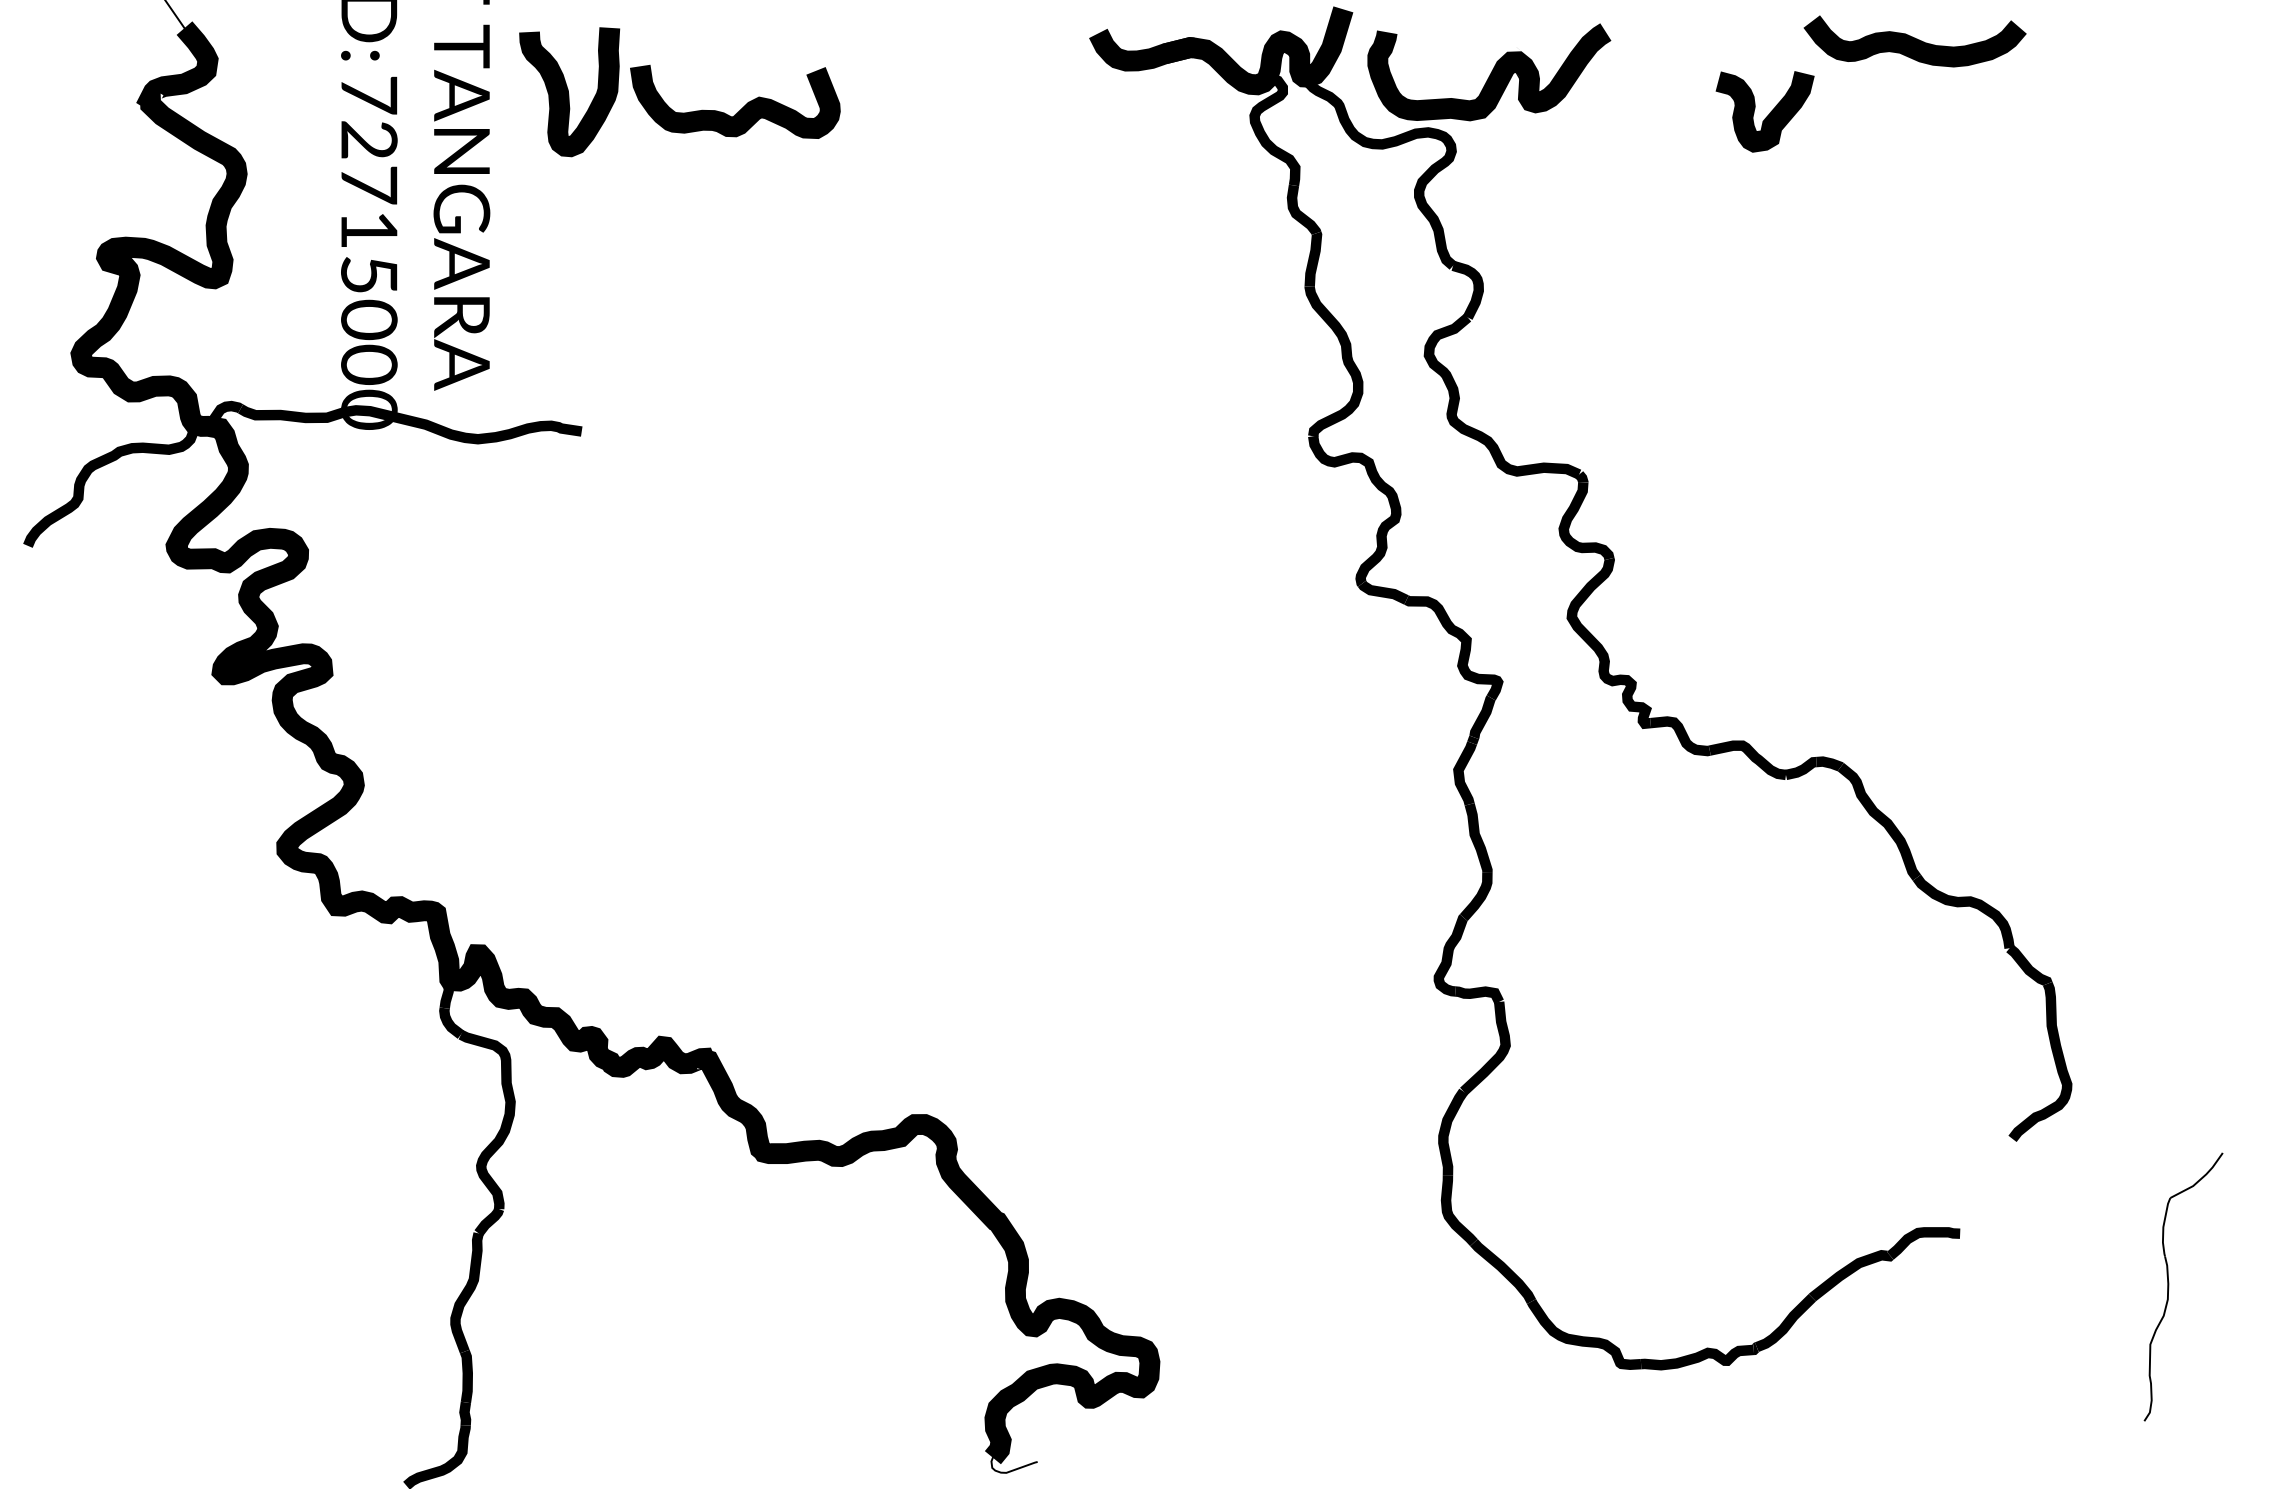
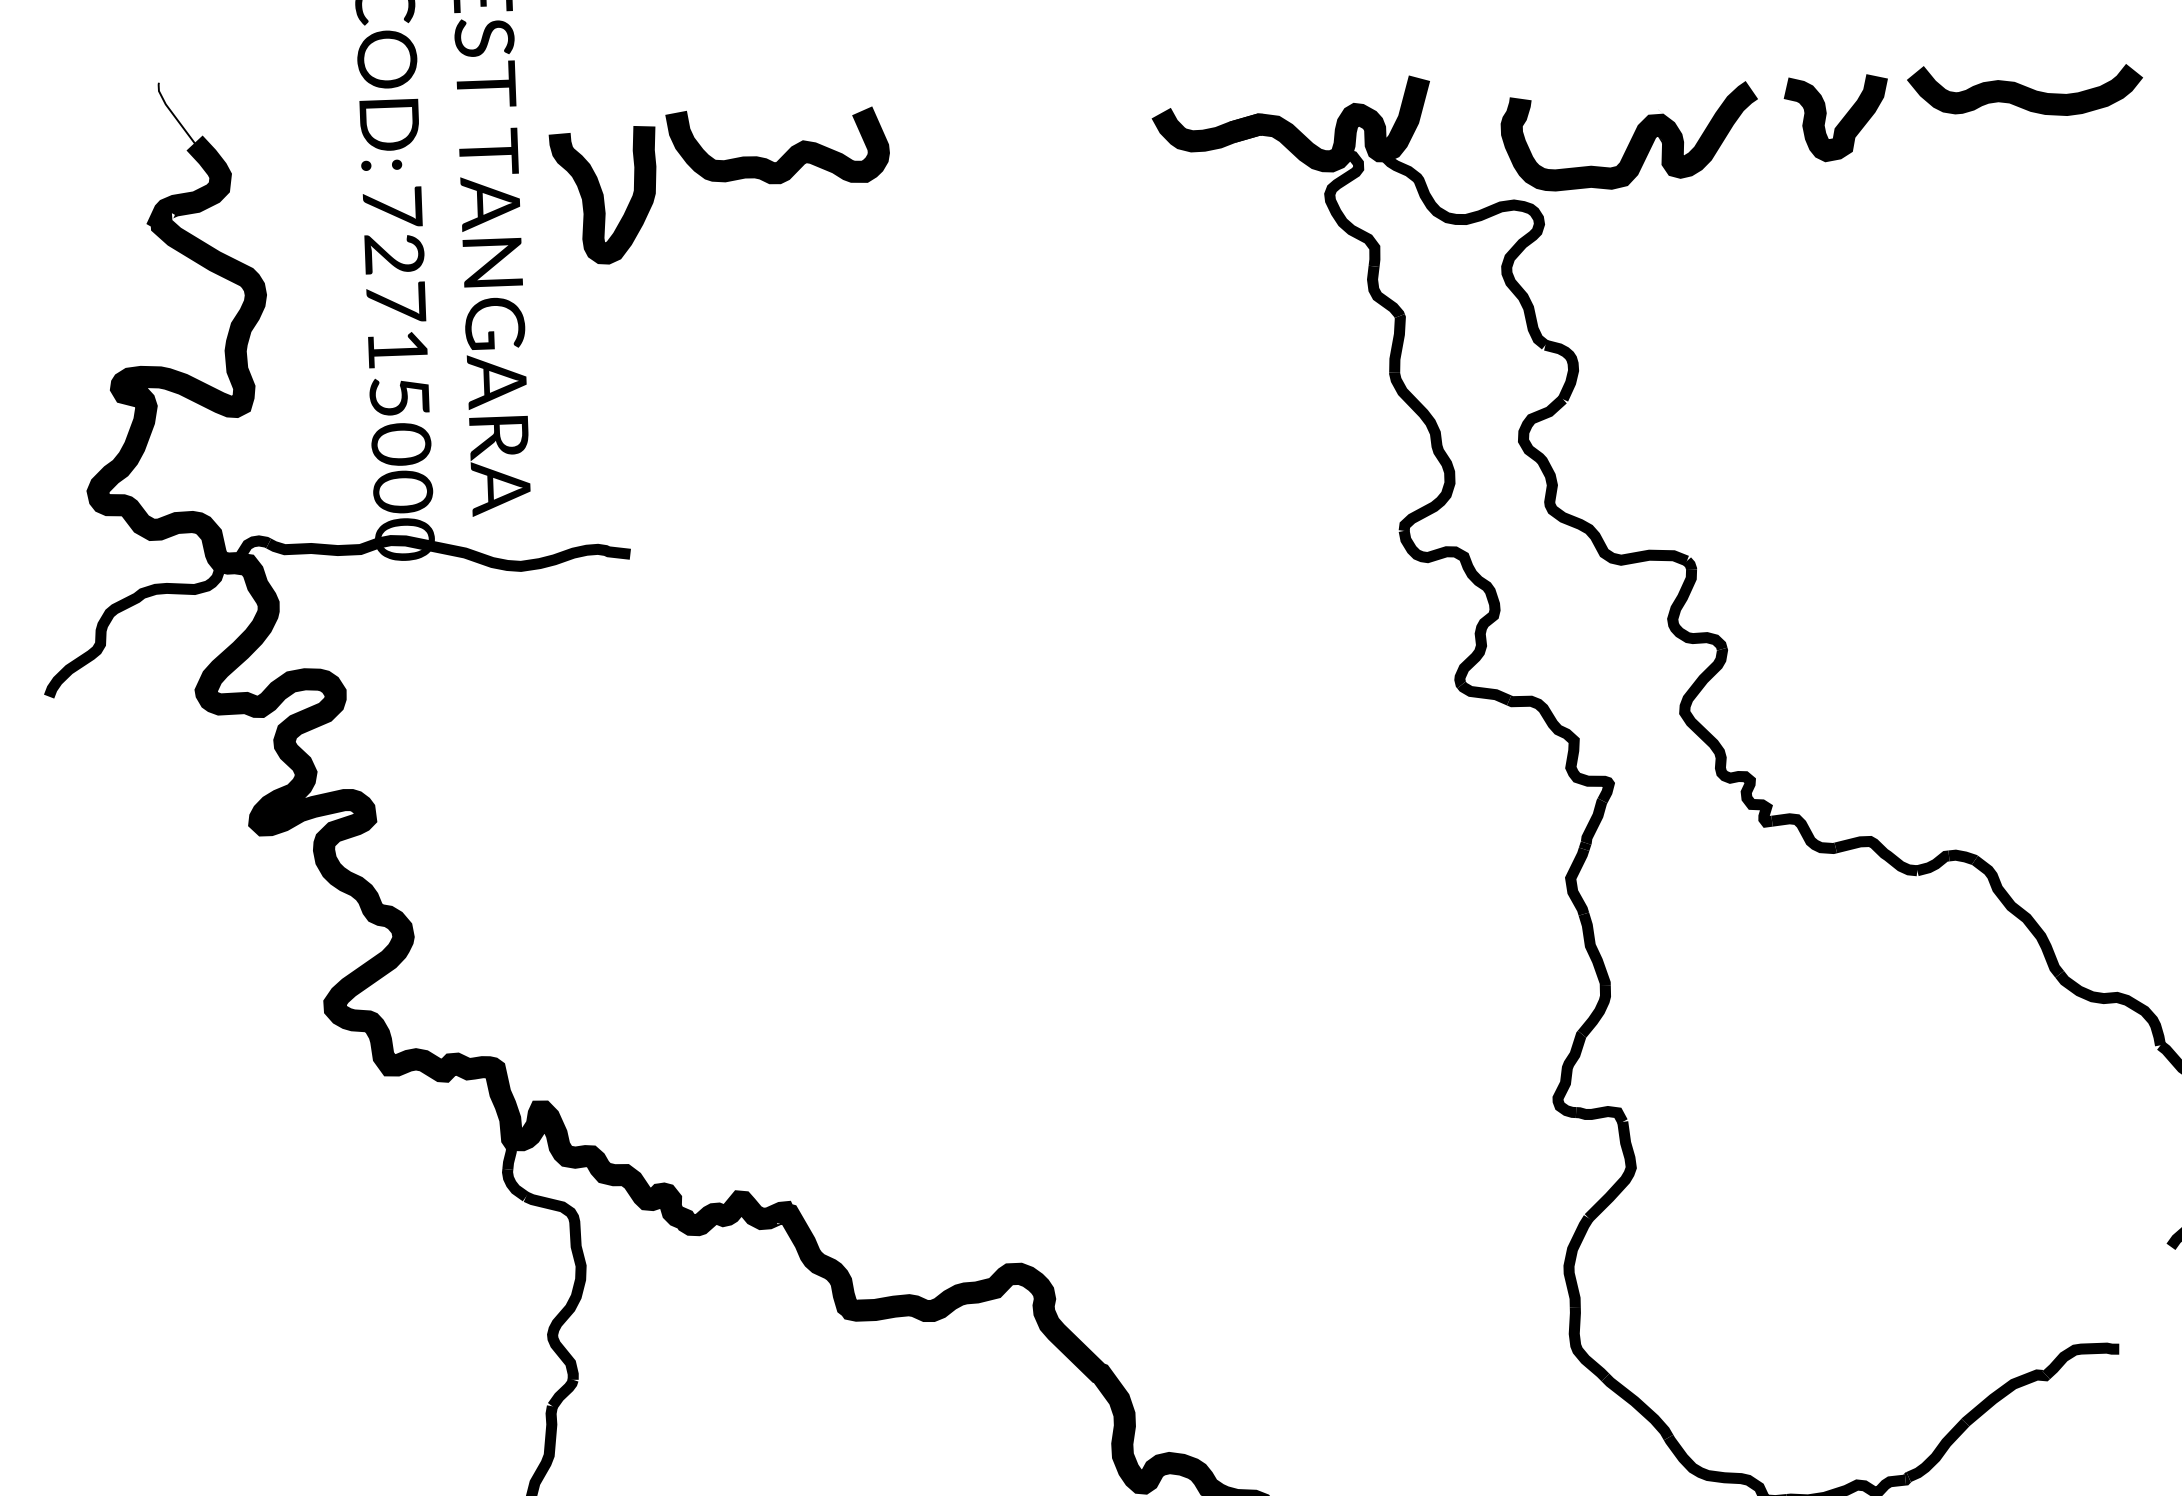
curve: (1490, 73) -> (1631, 138), moved
curve: (742, 107) -> (785, 152), moved
curve: (1768, 114) -> (1840, 121), moved

